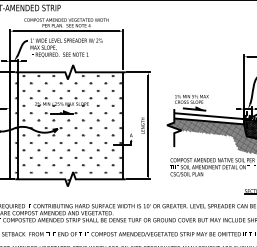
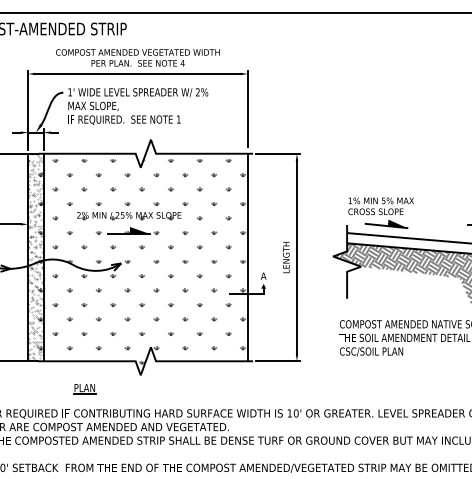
hatch: (13, 125) -> (35, 256), added
part: (38, 193) -> (83, 388), added

